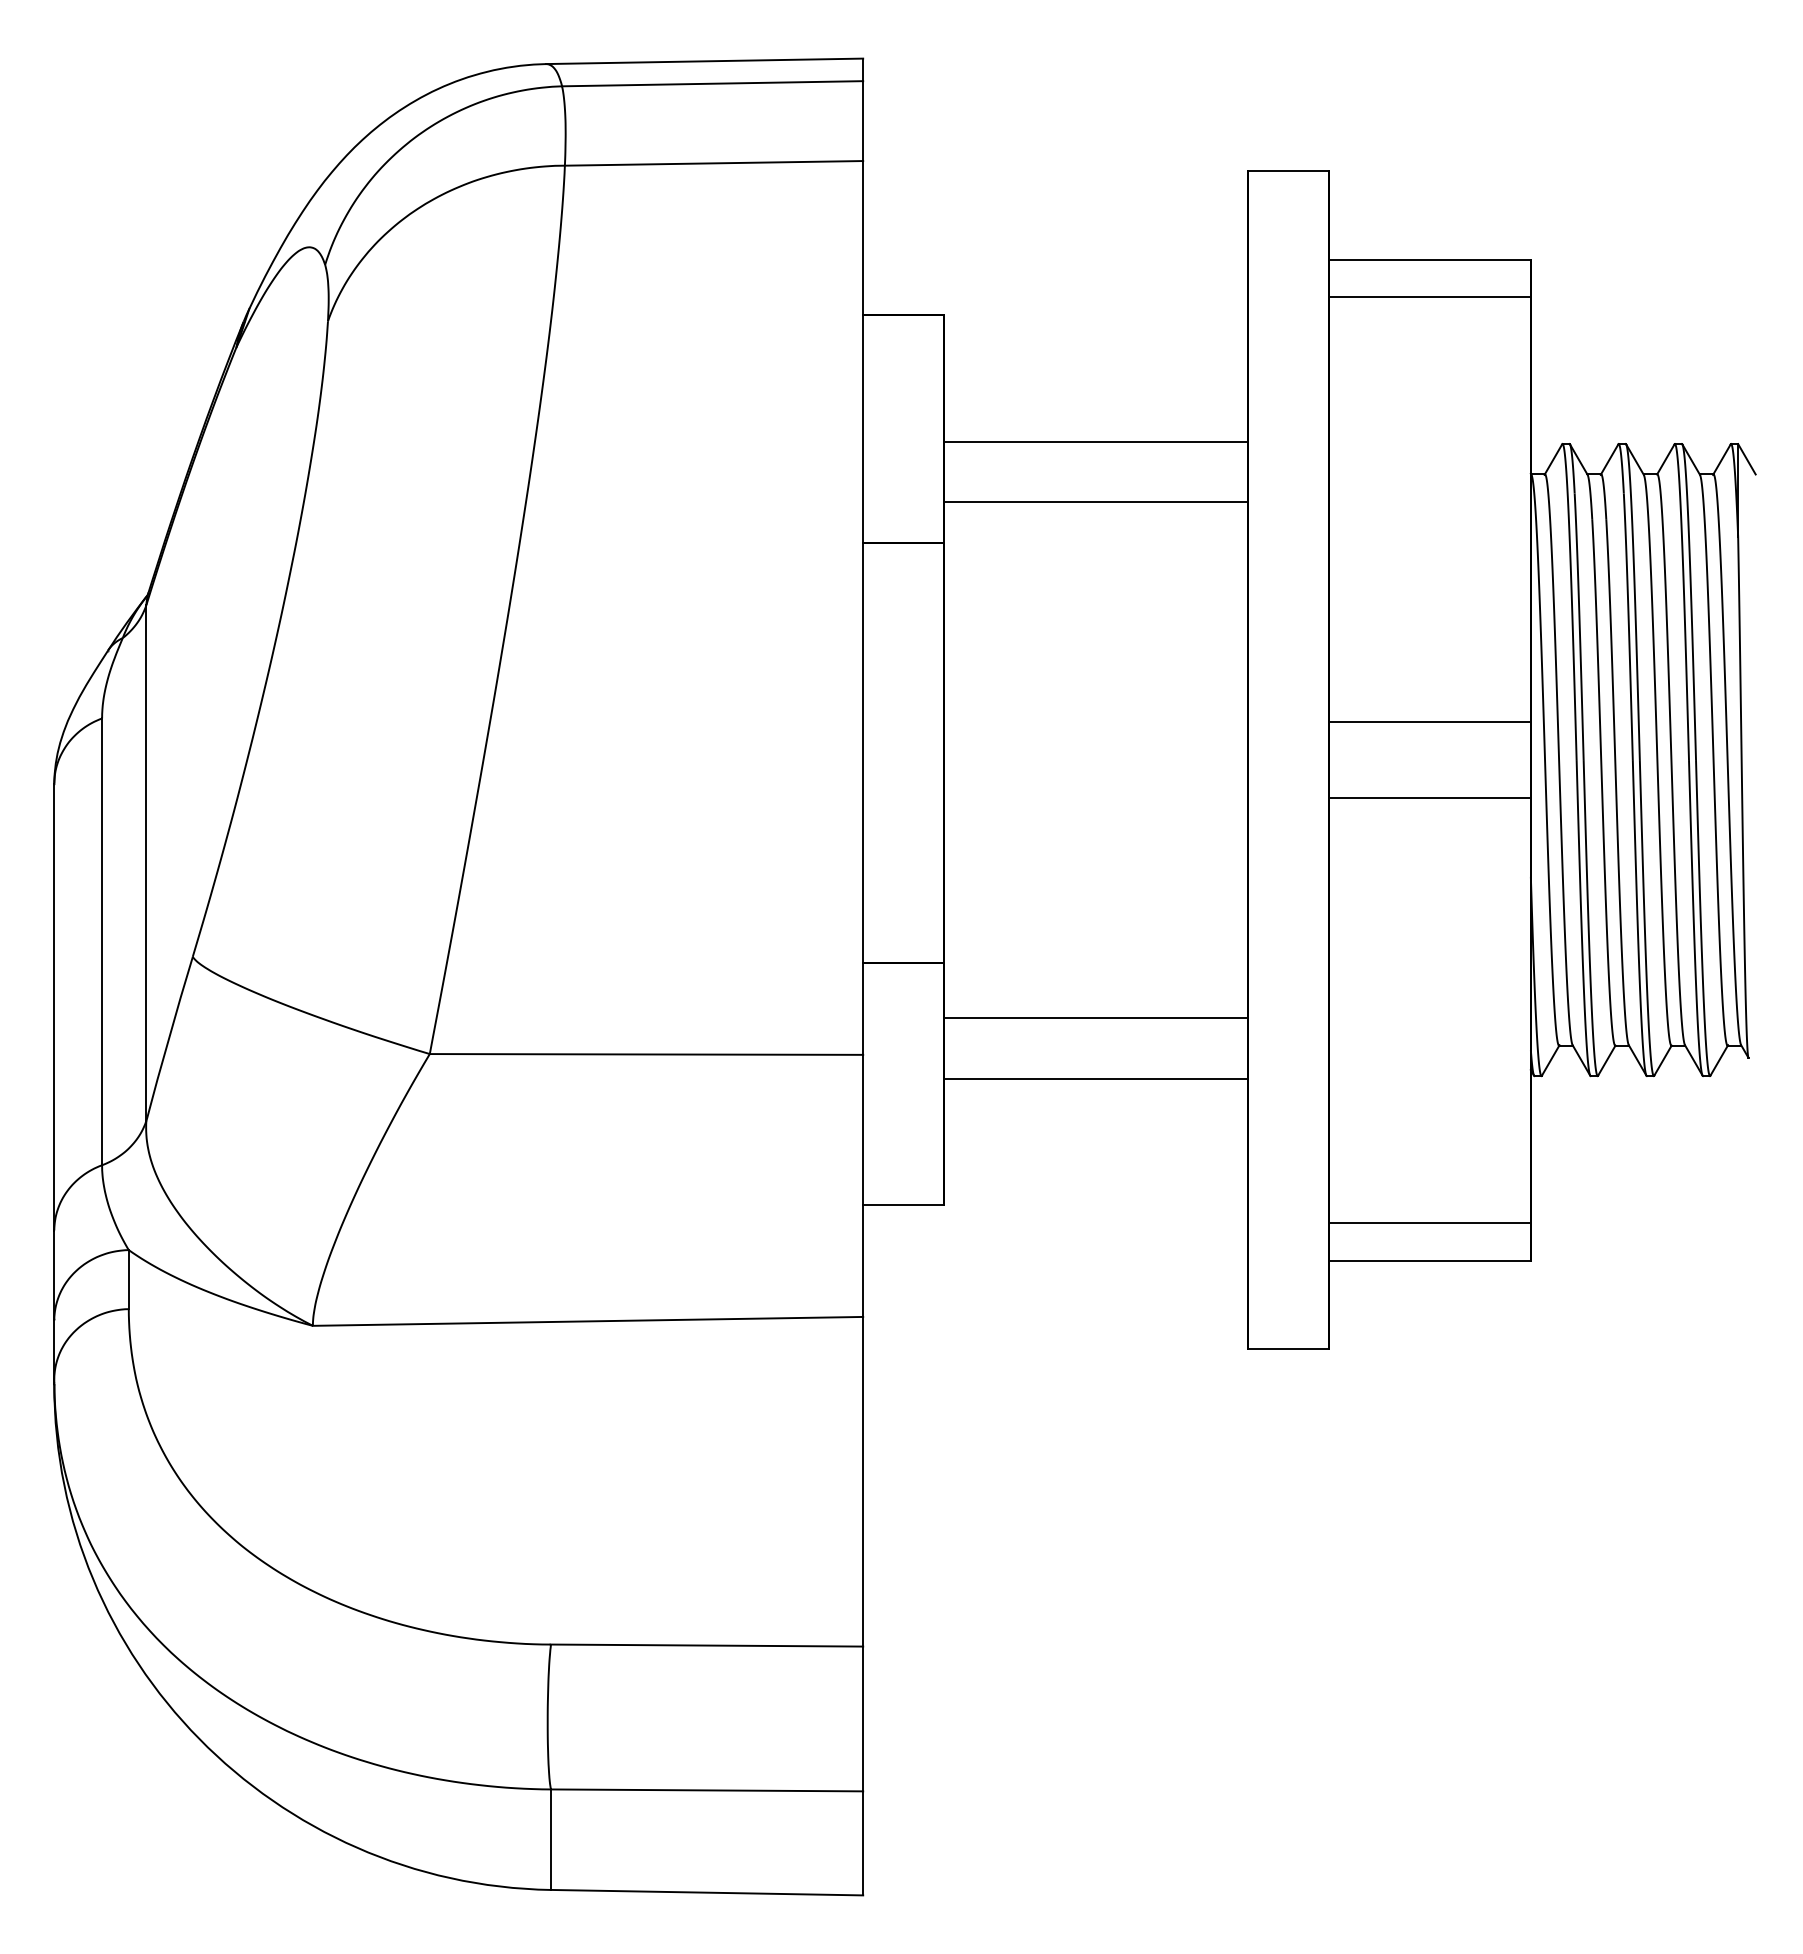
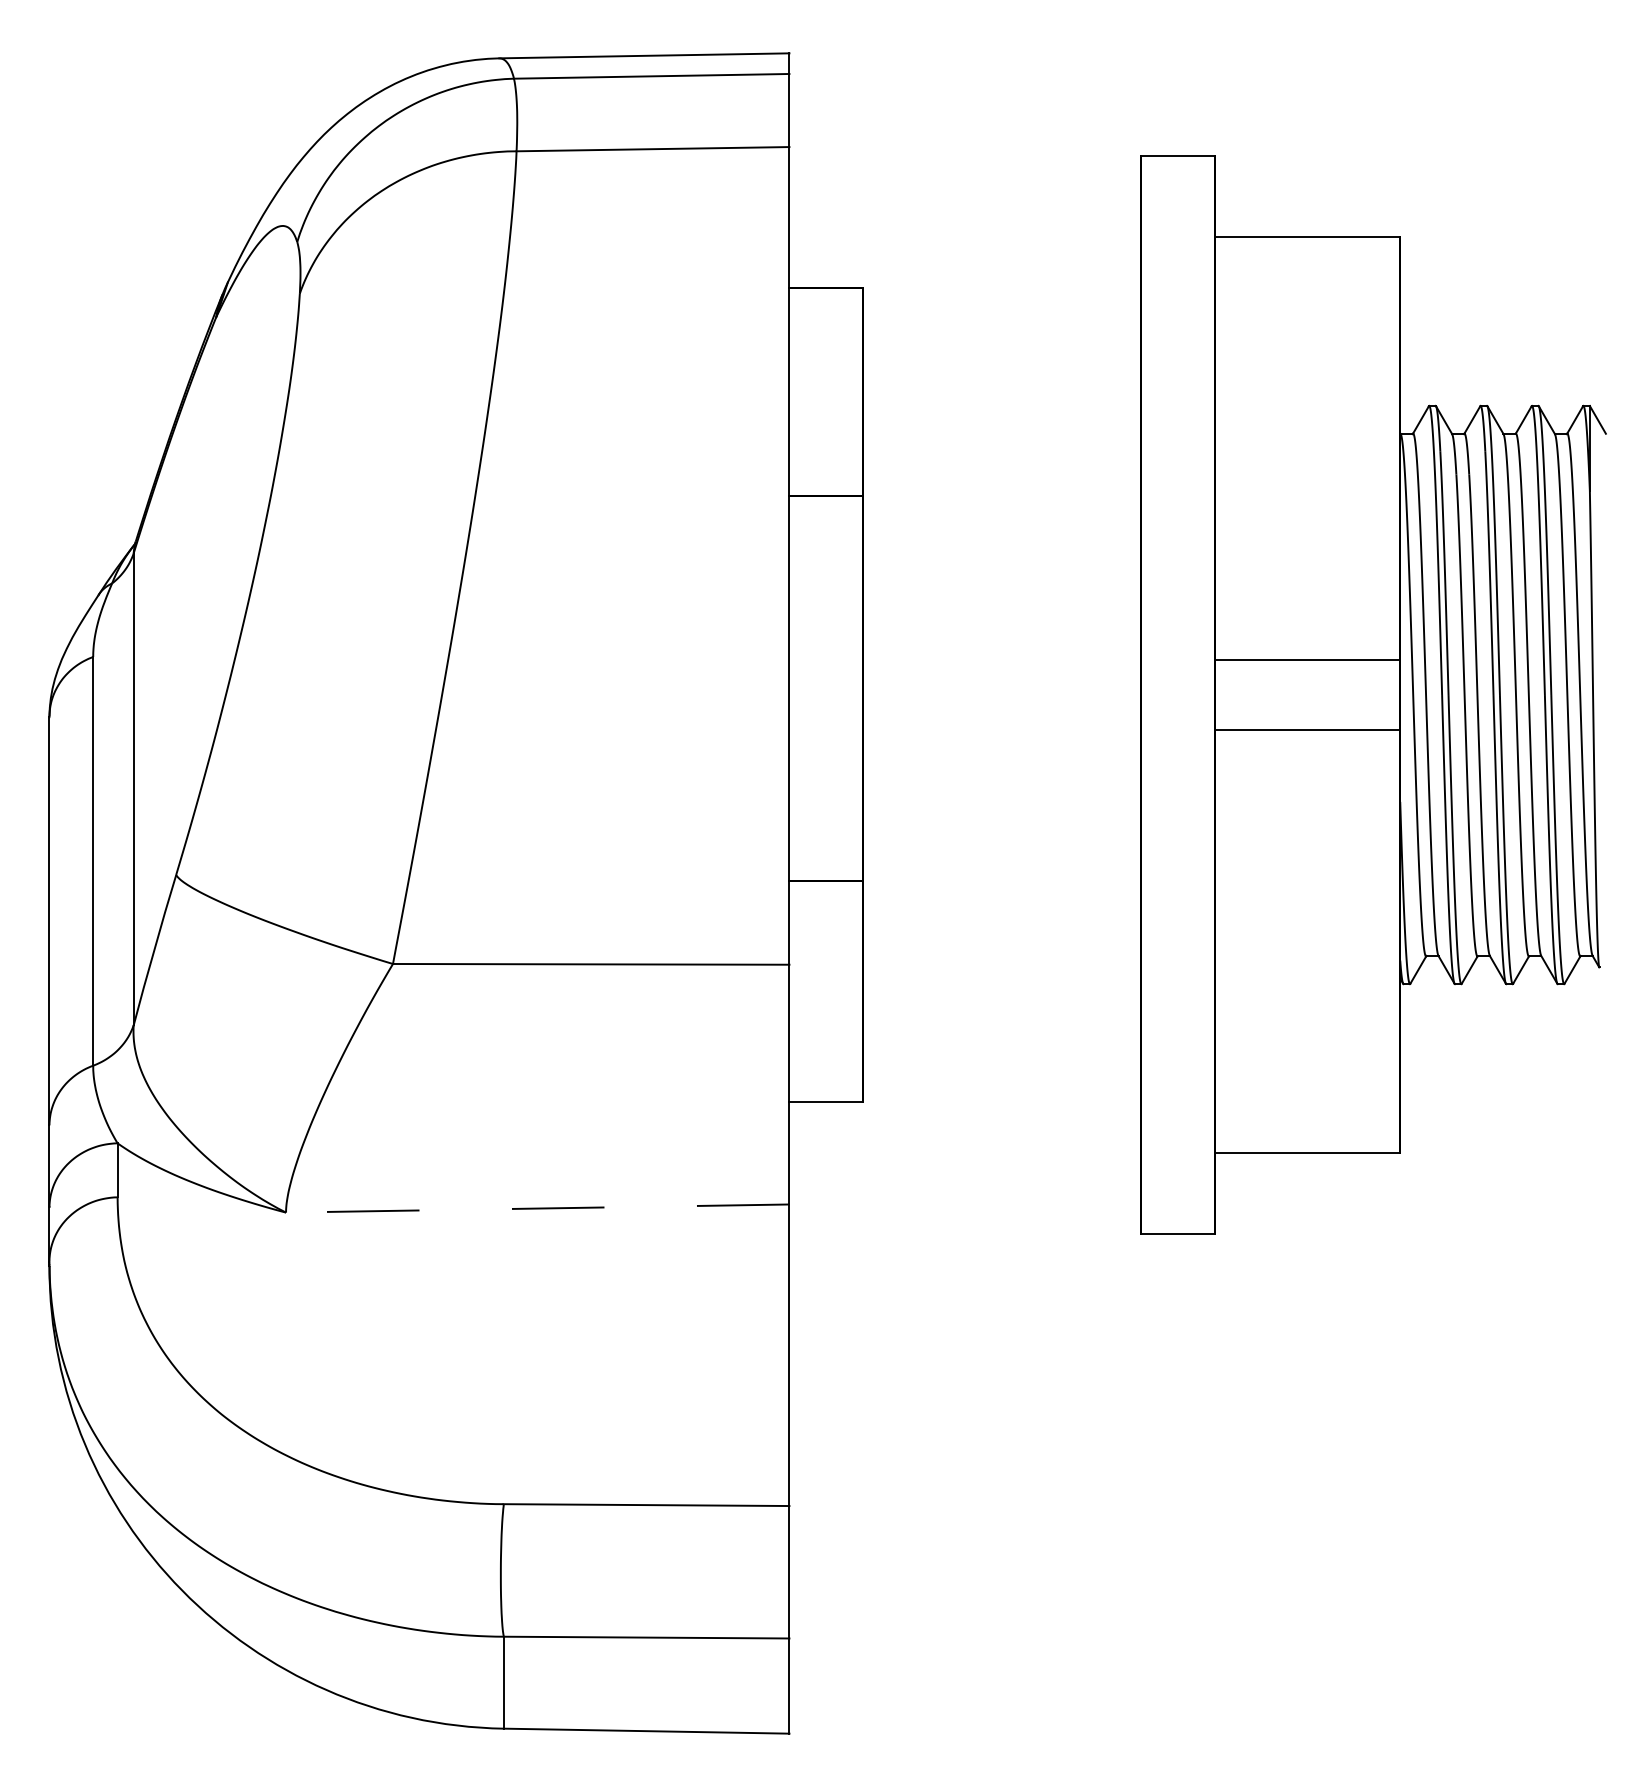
line: (1429, 297) -> (1307, 271), removed
line: (1095, 441) -> (1001, 403), removed
line: (1095, 502) -> (1001, 459), removed
line: (1095, 1017) -> (1001, 930), removed
line: (1095, 1078) -> (1001, 986), removed
line: (1429, 1222) -> (1307, 1118), removed
line: (587, 1321) -> (537, 1208), solid -> dashed

